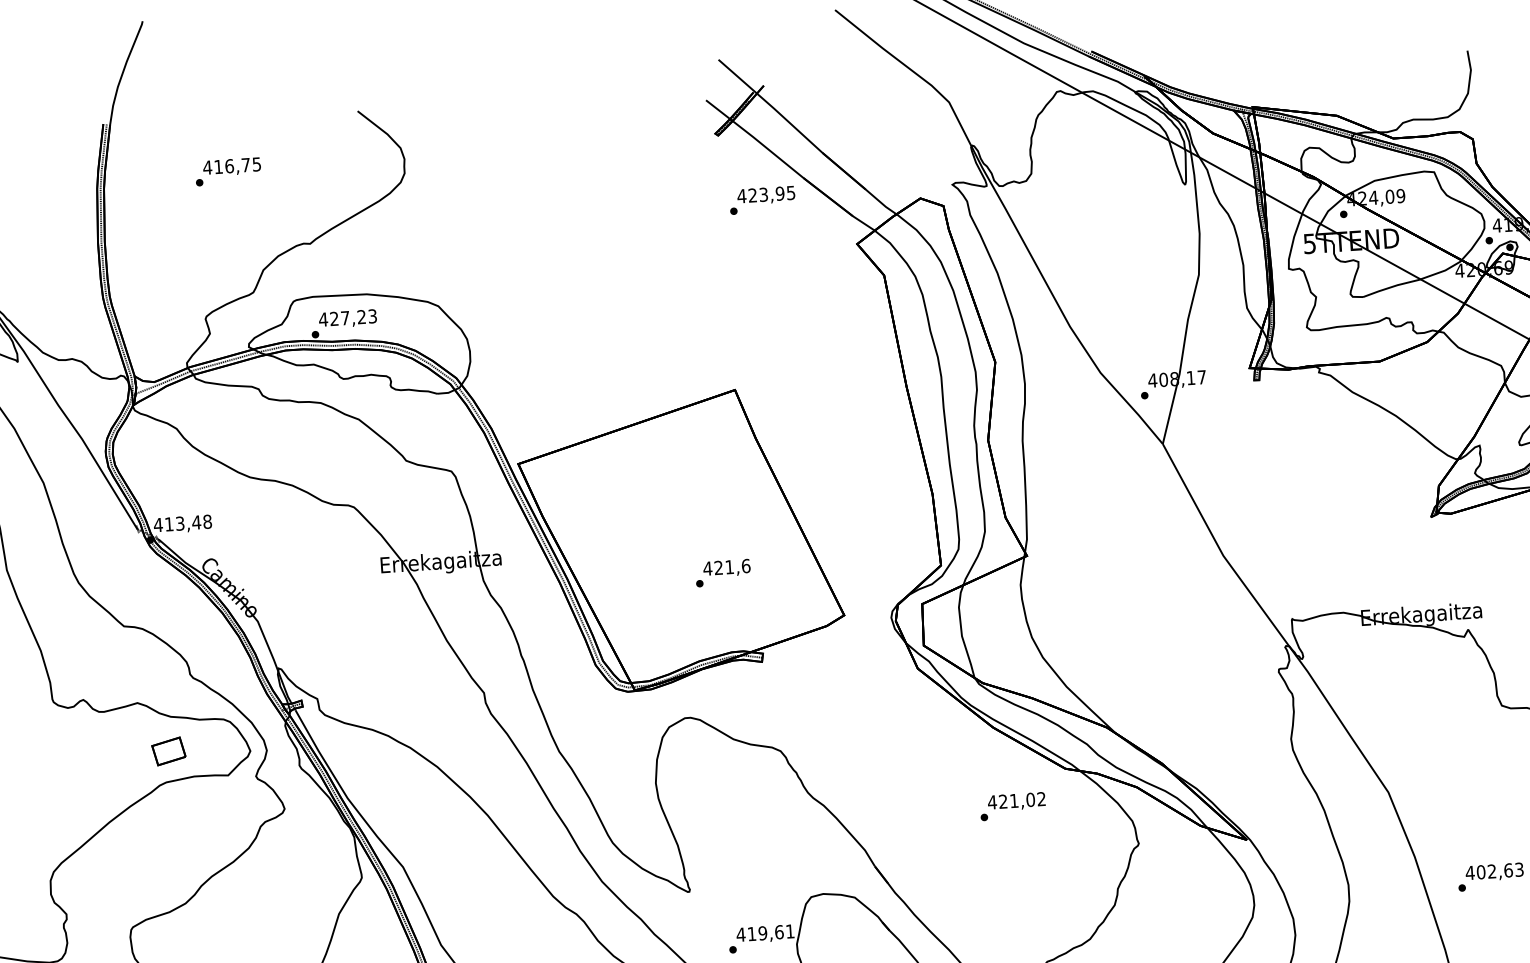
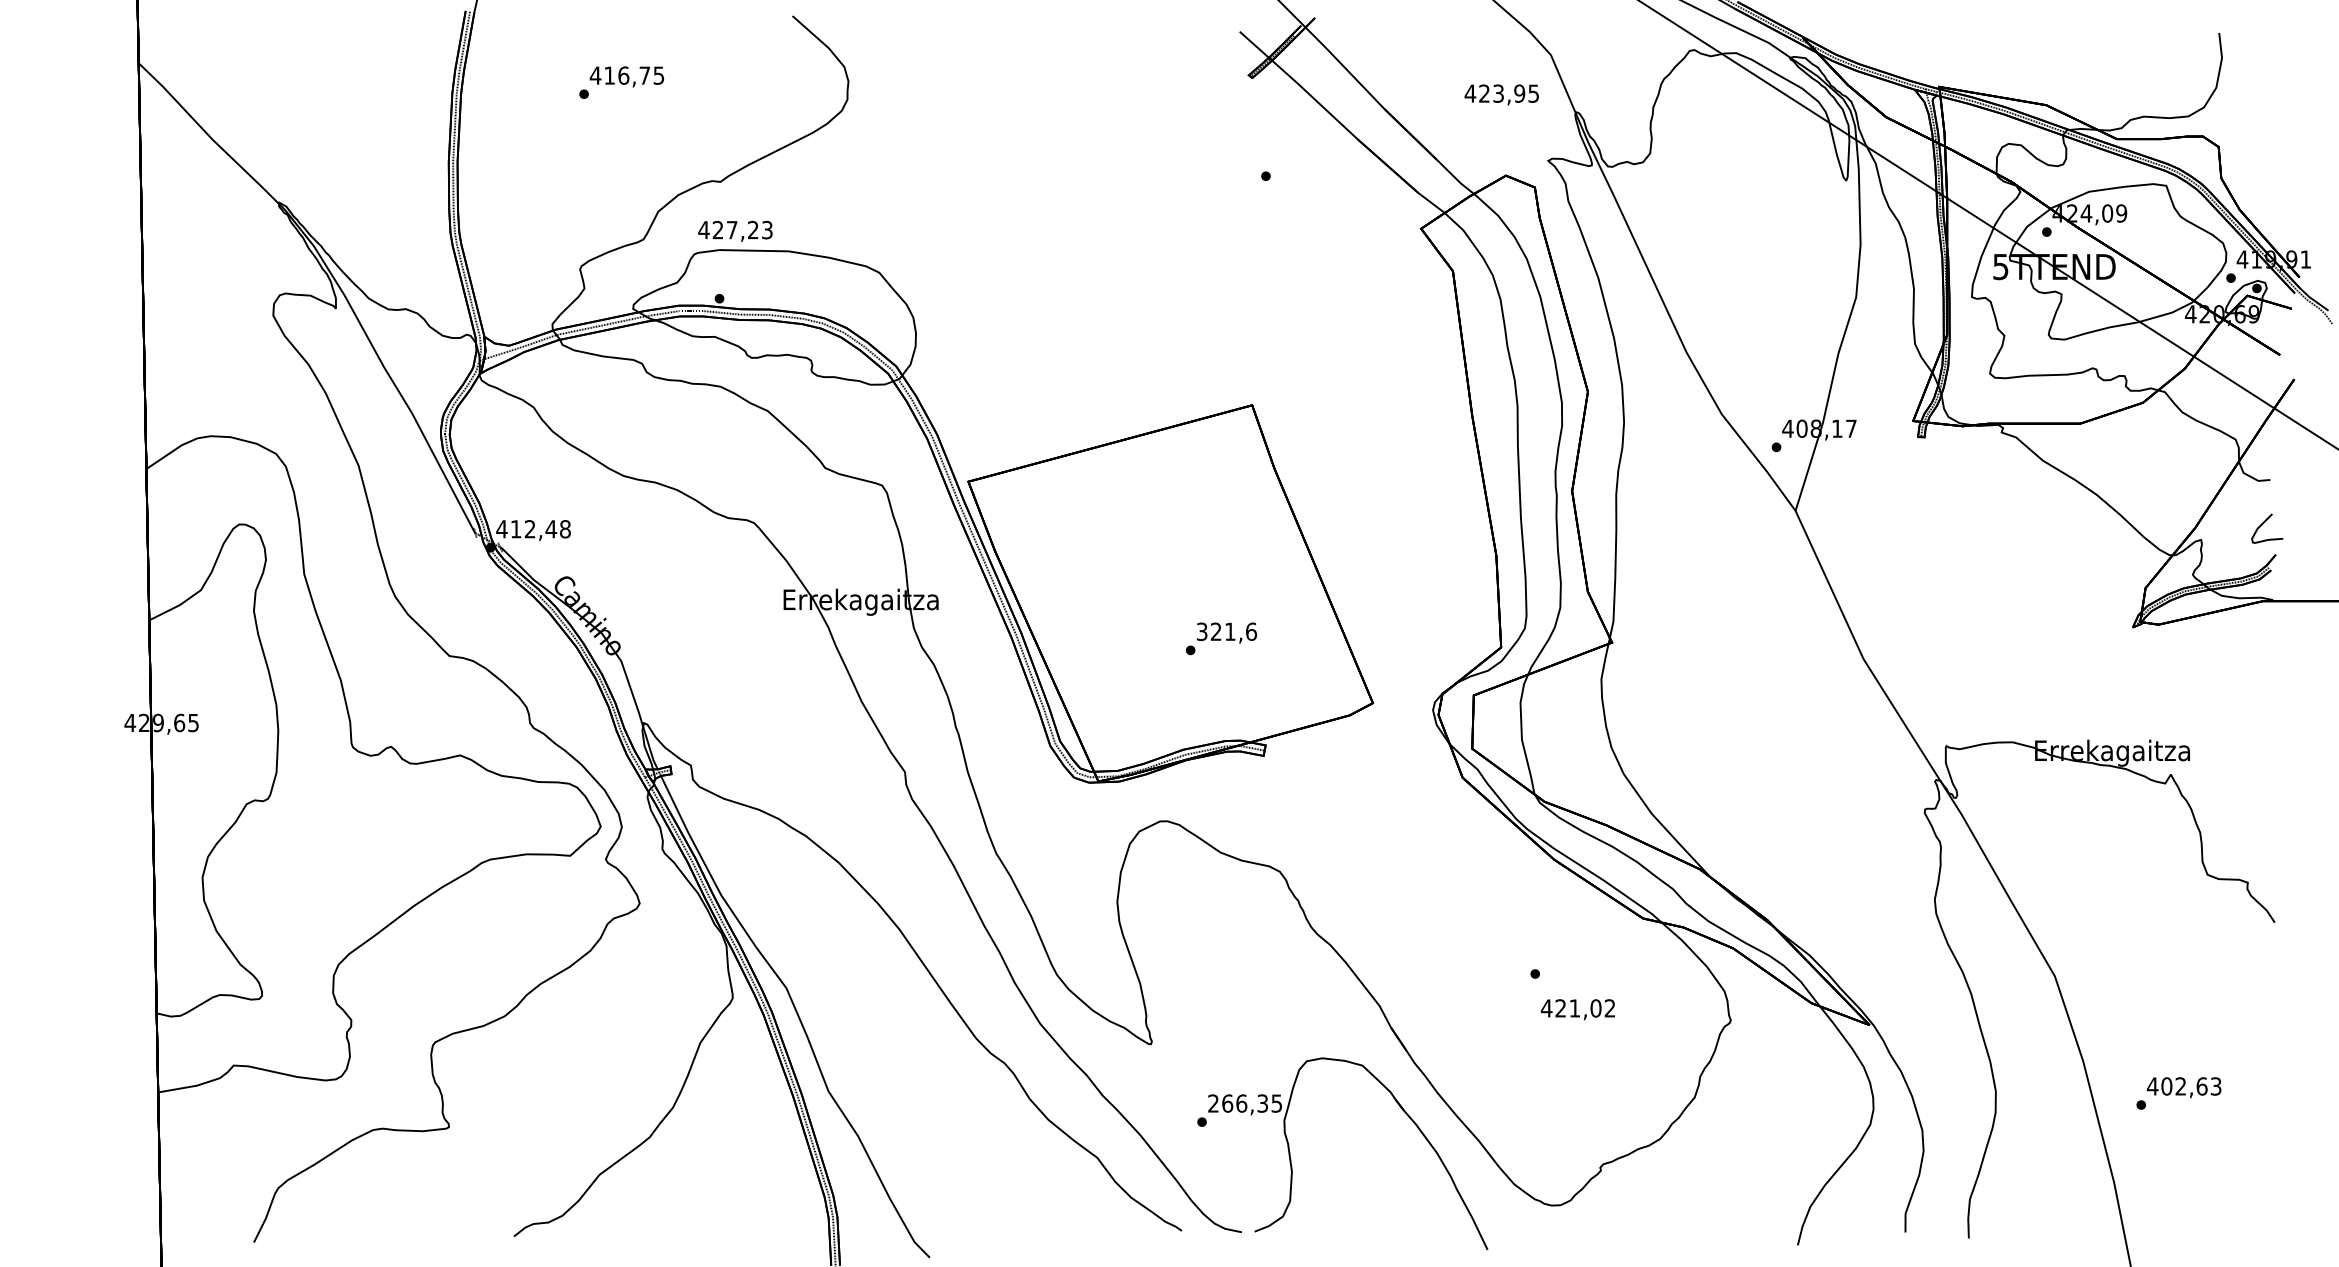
text: (766, 195) -> (1501, 94), moved
text: (347, 318) -> (735, 230), moved
text: (180, 523) -> (530, 529), 413,48 -> 412,48
text: (707, 568) -> (1201, 631), 421,6 -> 321,6
part: (169, 750) -> (496, 819), removed
text: (1016, 801) -> (1577, 1009), moved
text: (765, 933) -> (1244, 1103), 419,61 -> 266,35

